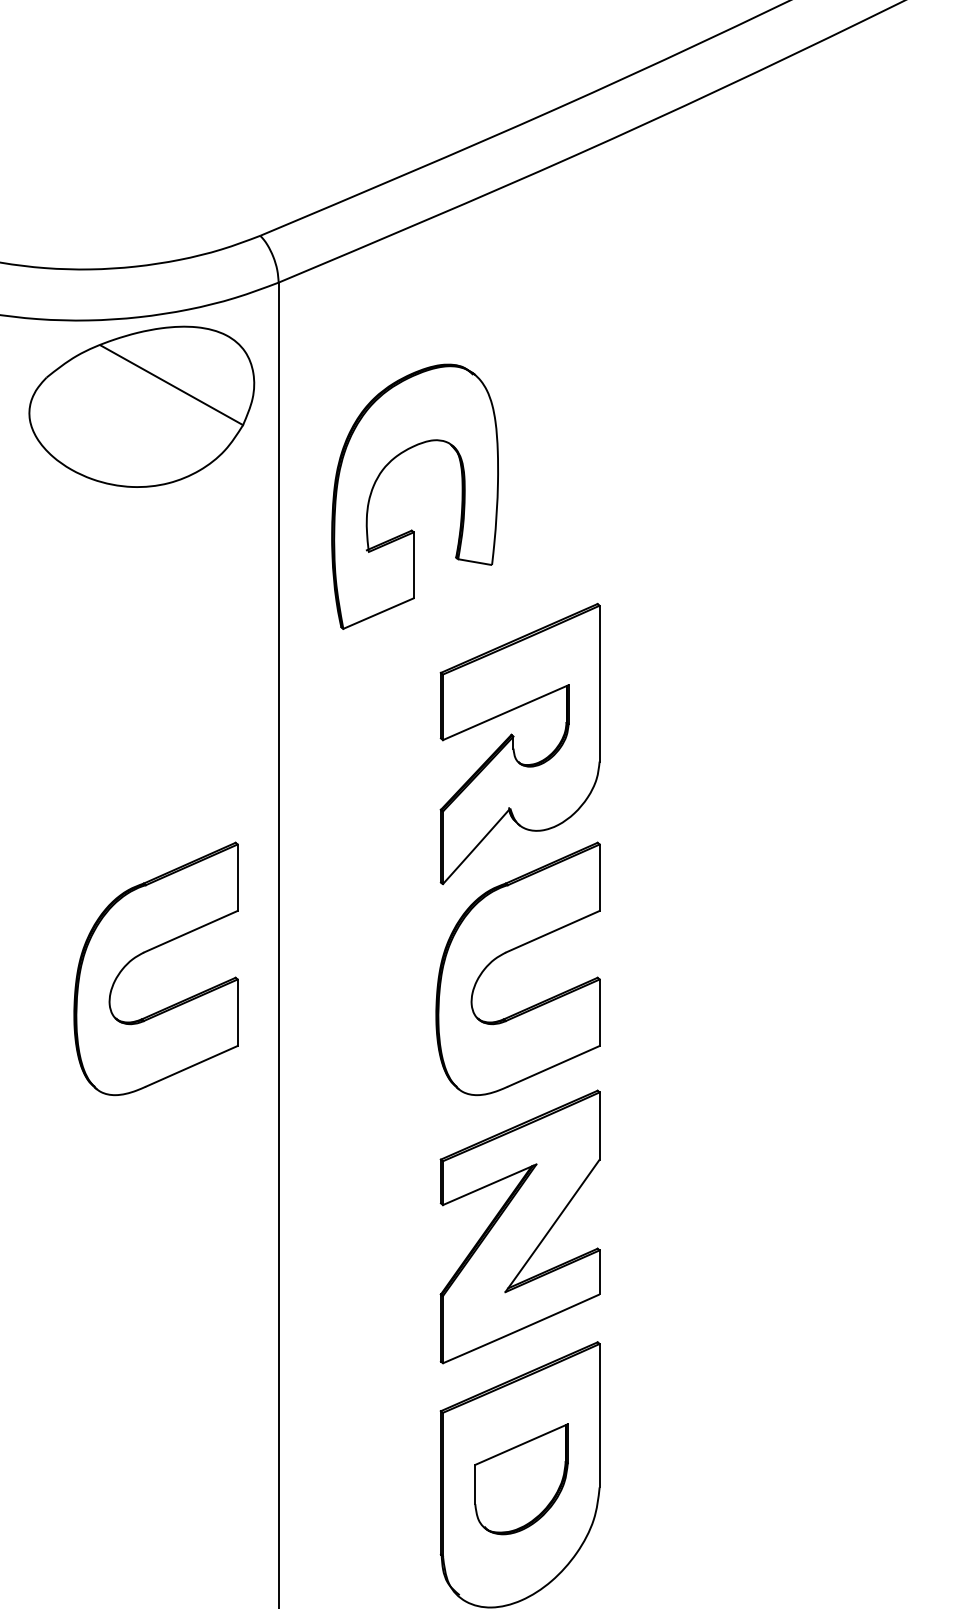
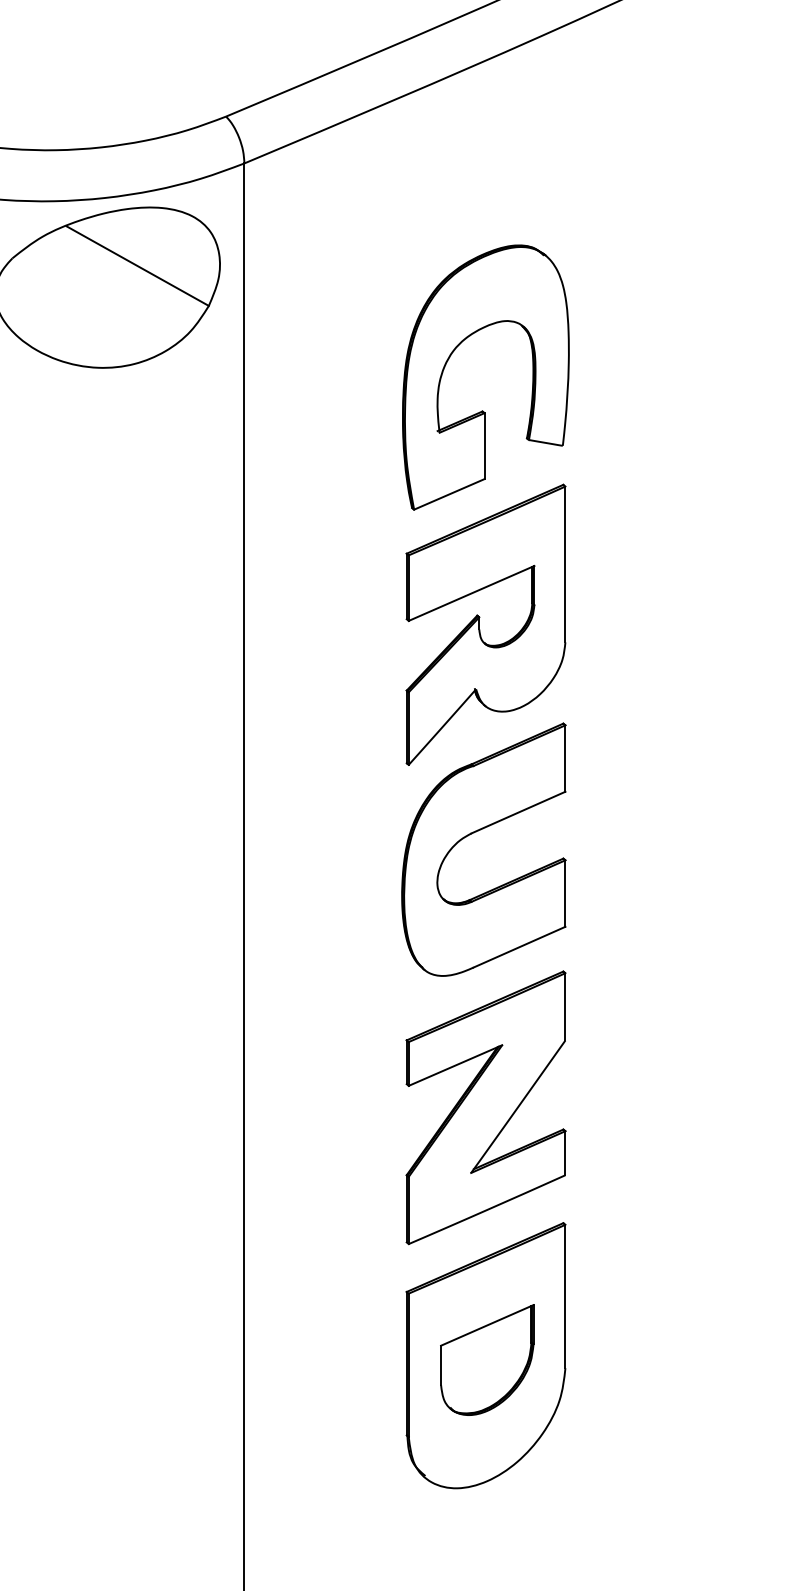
part: (412, 529) -> (483, 410), moved
part: (149, 951) -> (115, 832), removed

